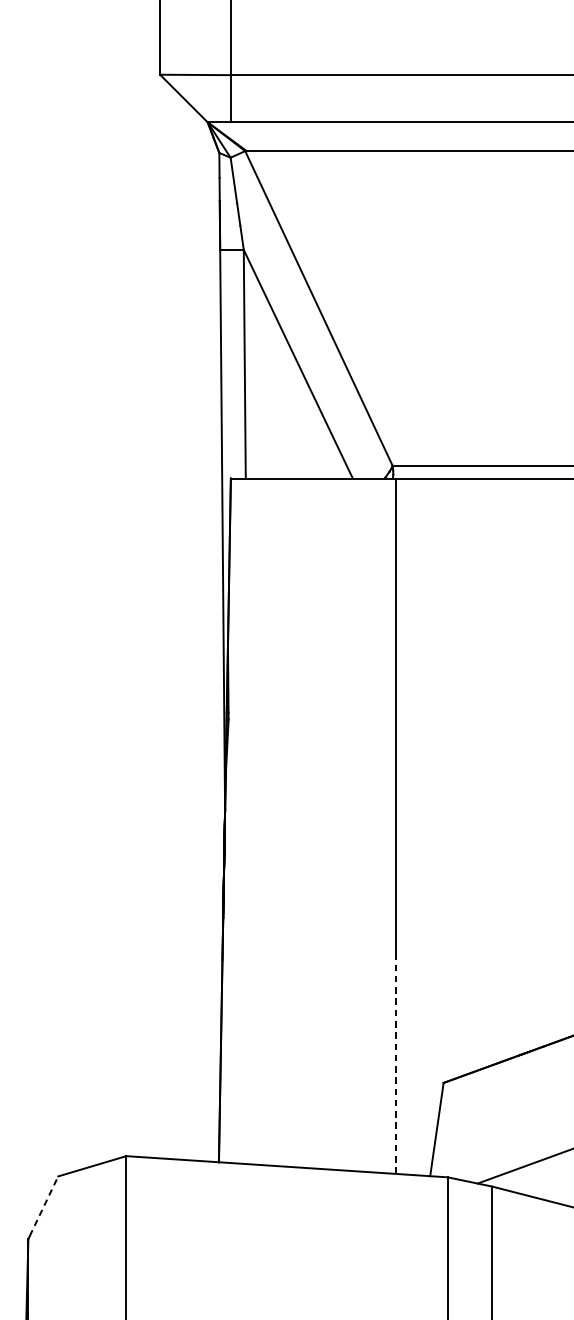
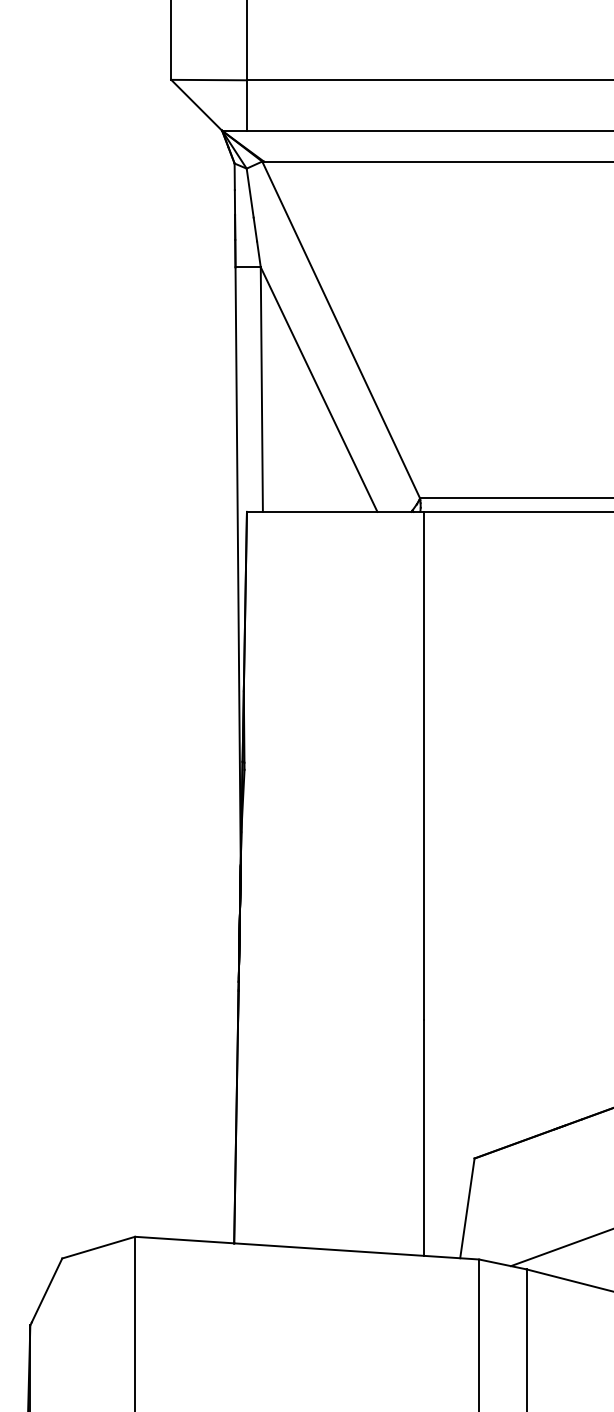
line: (395, 1063) -> (423, 1137), dashed -> solid
line: (44, 1205) -> (47, 1289), dashed -> solid

